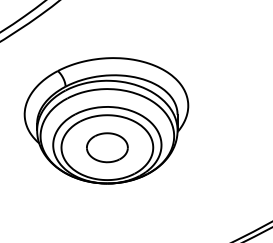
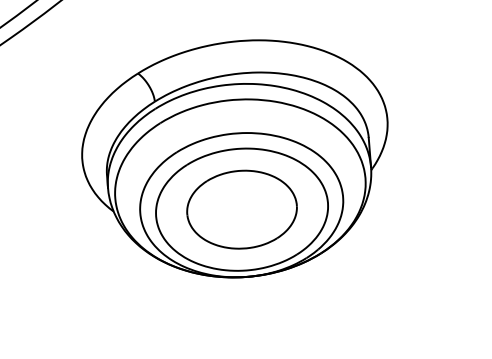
part: (107, 147) -> (242, 209), size x1.43

